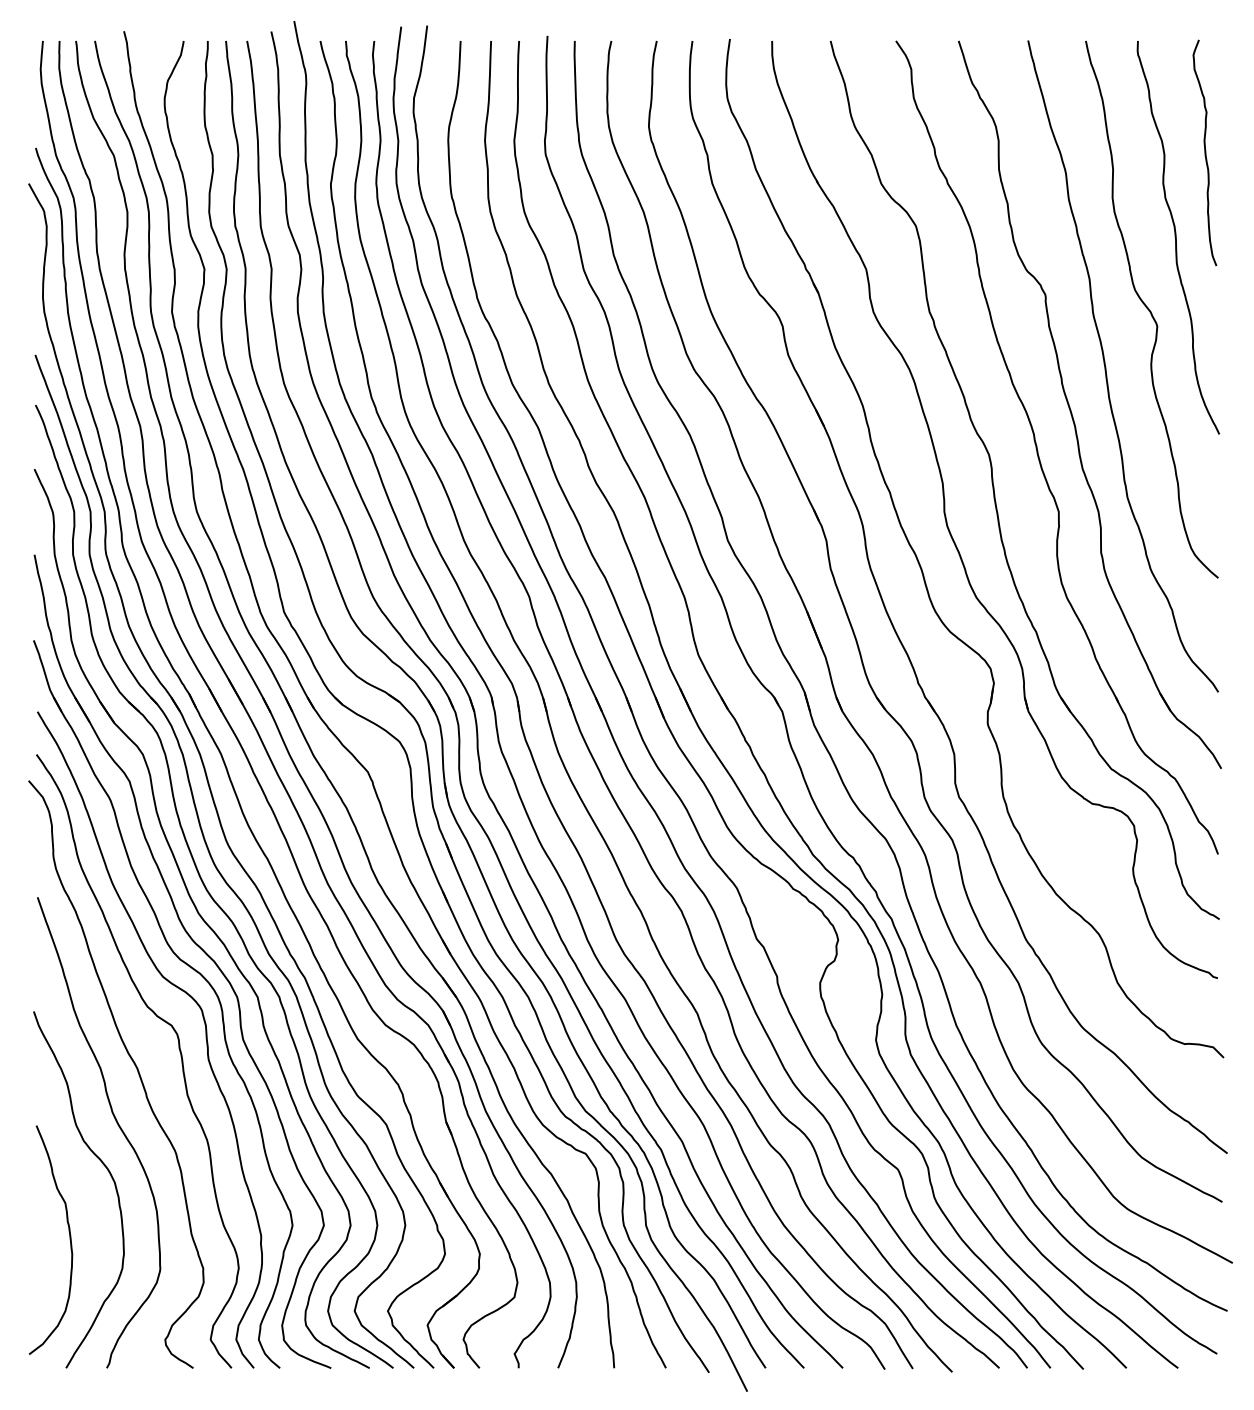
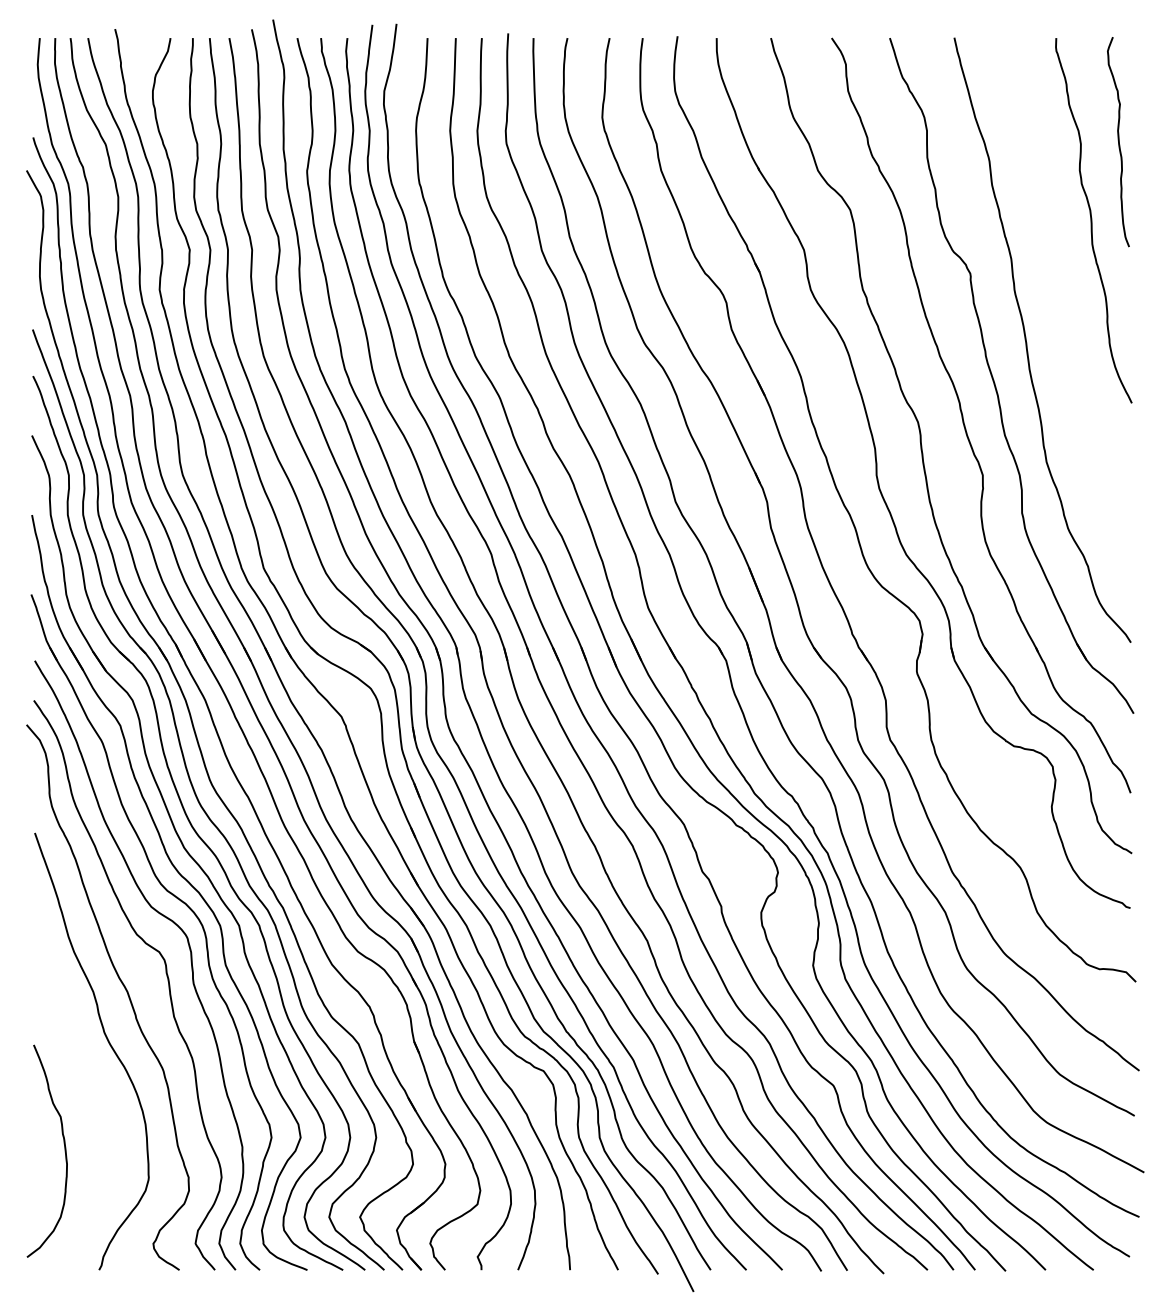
curve: (1151, 310) -> (1068, 288), removed
curve: (108, 1172) -> (100, 1088), removed

